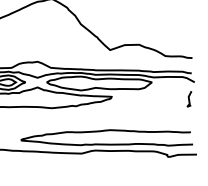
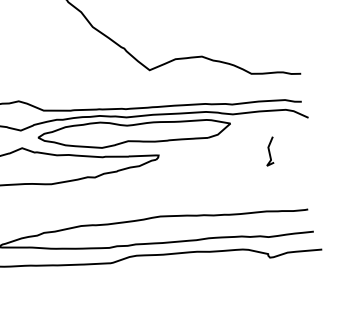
line: (189, 99) -> (270, 152), moved

